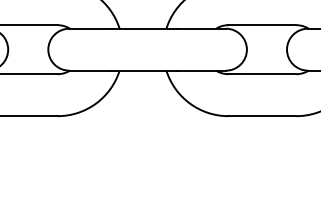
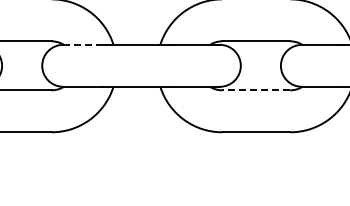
line: (88, 28) -> (82, 44), solid -> dashed
line: (262, 74) -> (256, 90), solid -> dashed

